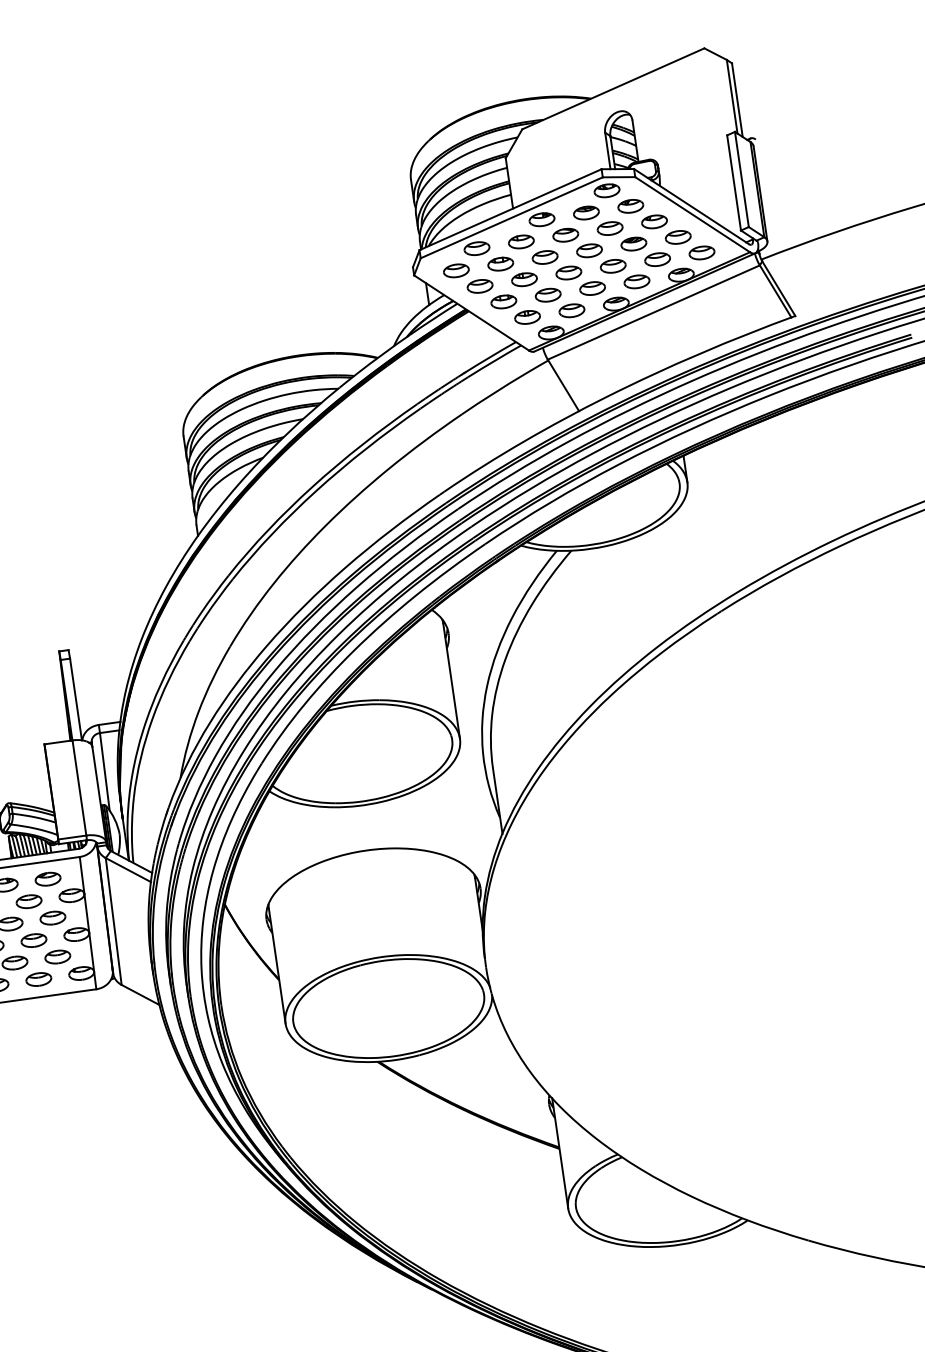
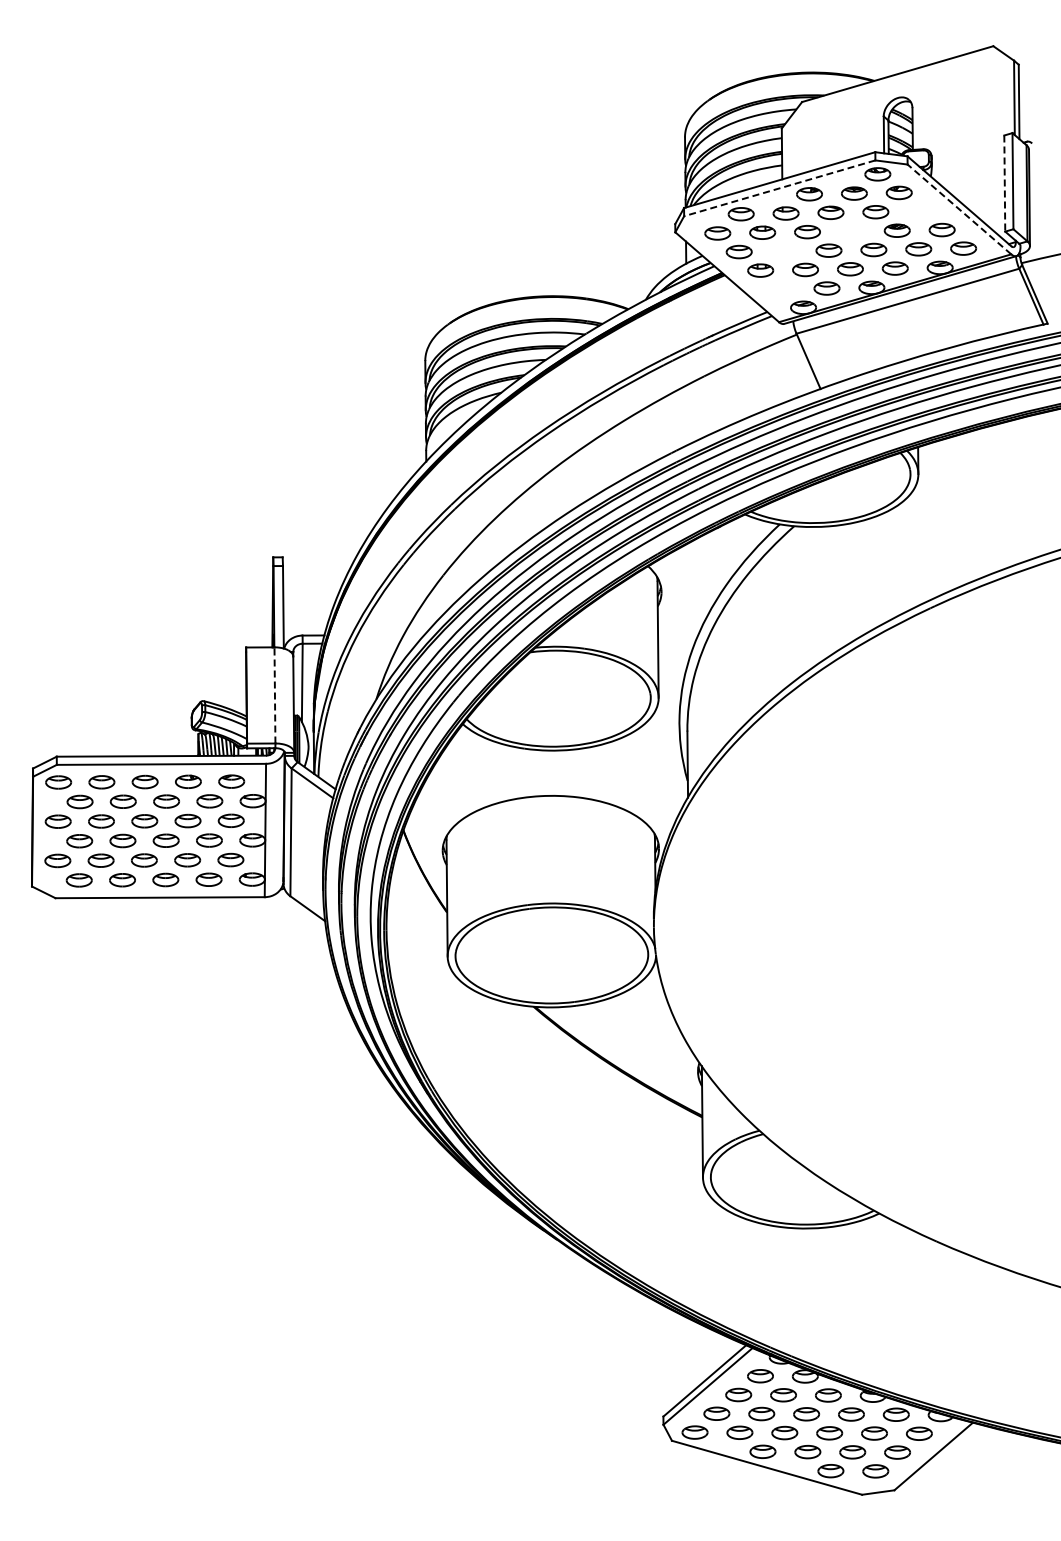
line: (733, 183) -> (1004, 184), solid -> dashed
line: (692, 214) -> (959, 209), solid -> dashed
line: (511, 218) -> (779, 188), solid -> dashed
part: (654, 221) -> (920, 211), removed
part: (589, 250) -> (852, 231), removed
part: (523, 279) -> (783, 251), removed
part: (527, 317) -> (781, 289), removed
line: (78, 787) -> (274, 694), solid -> dashed

